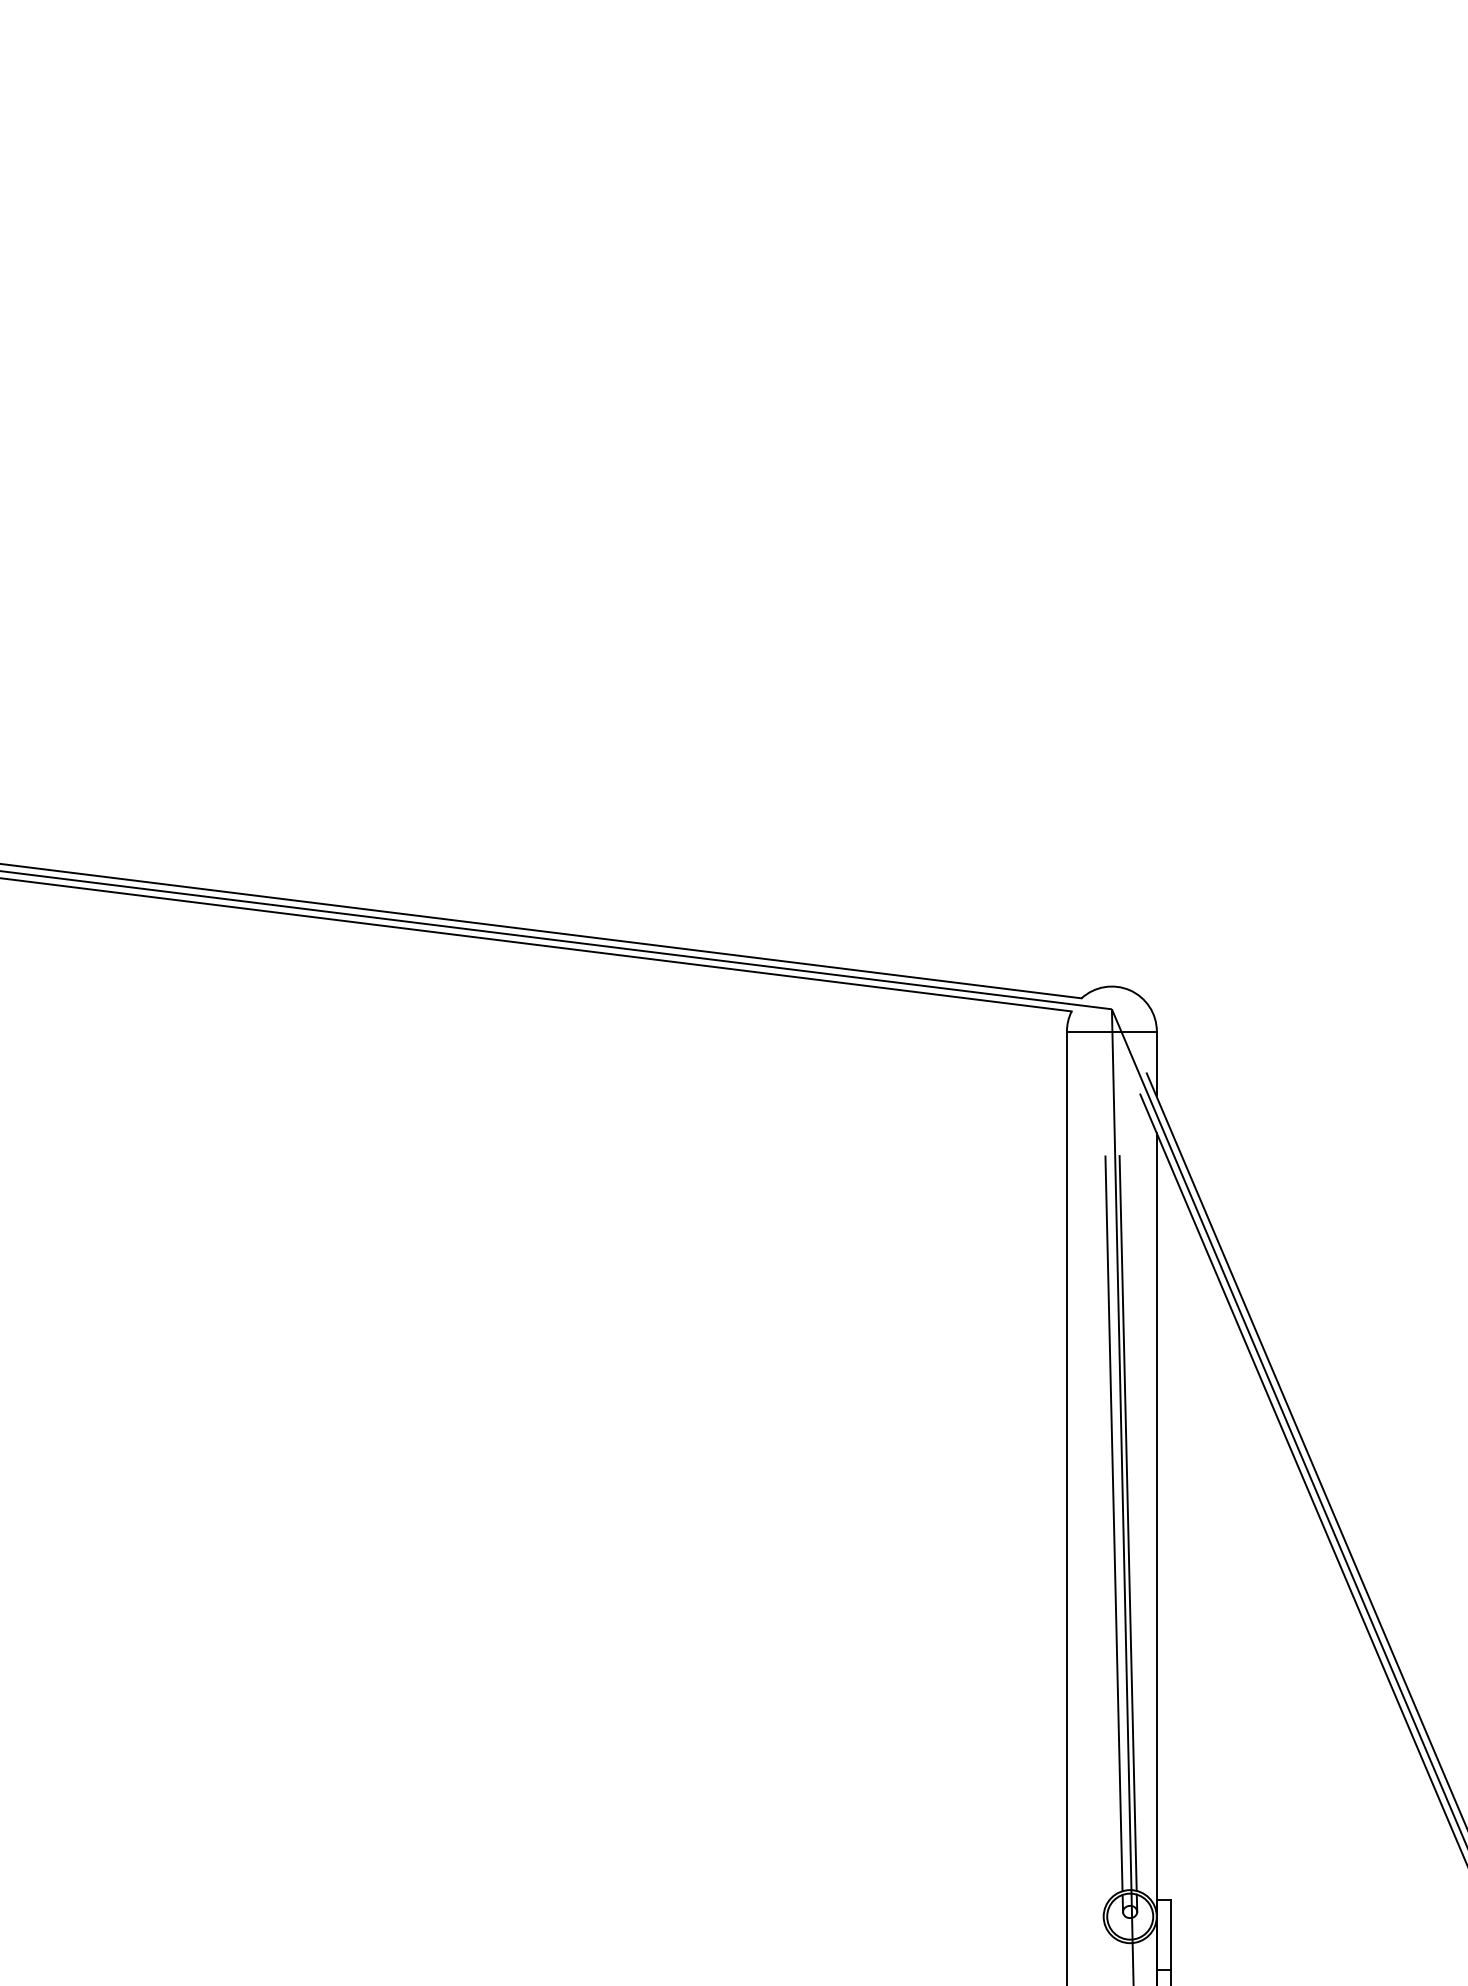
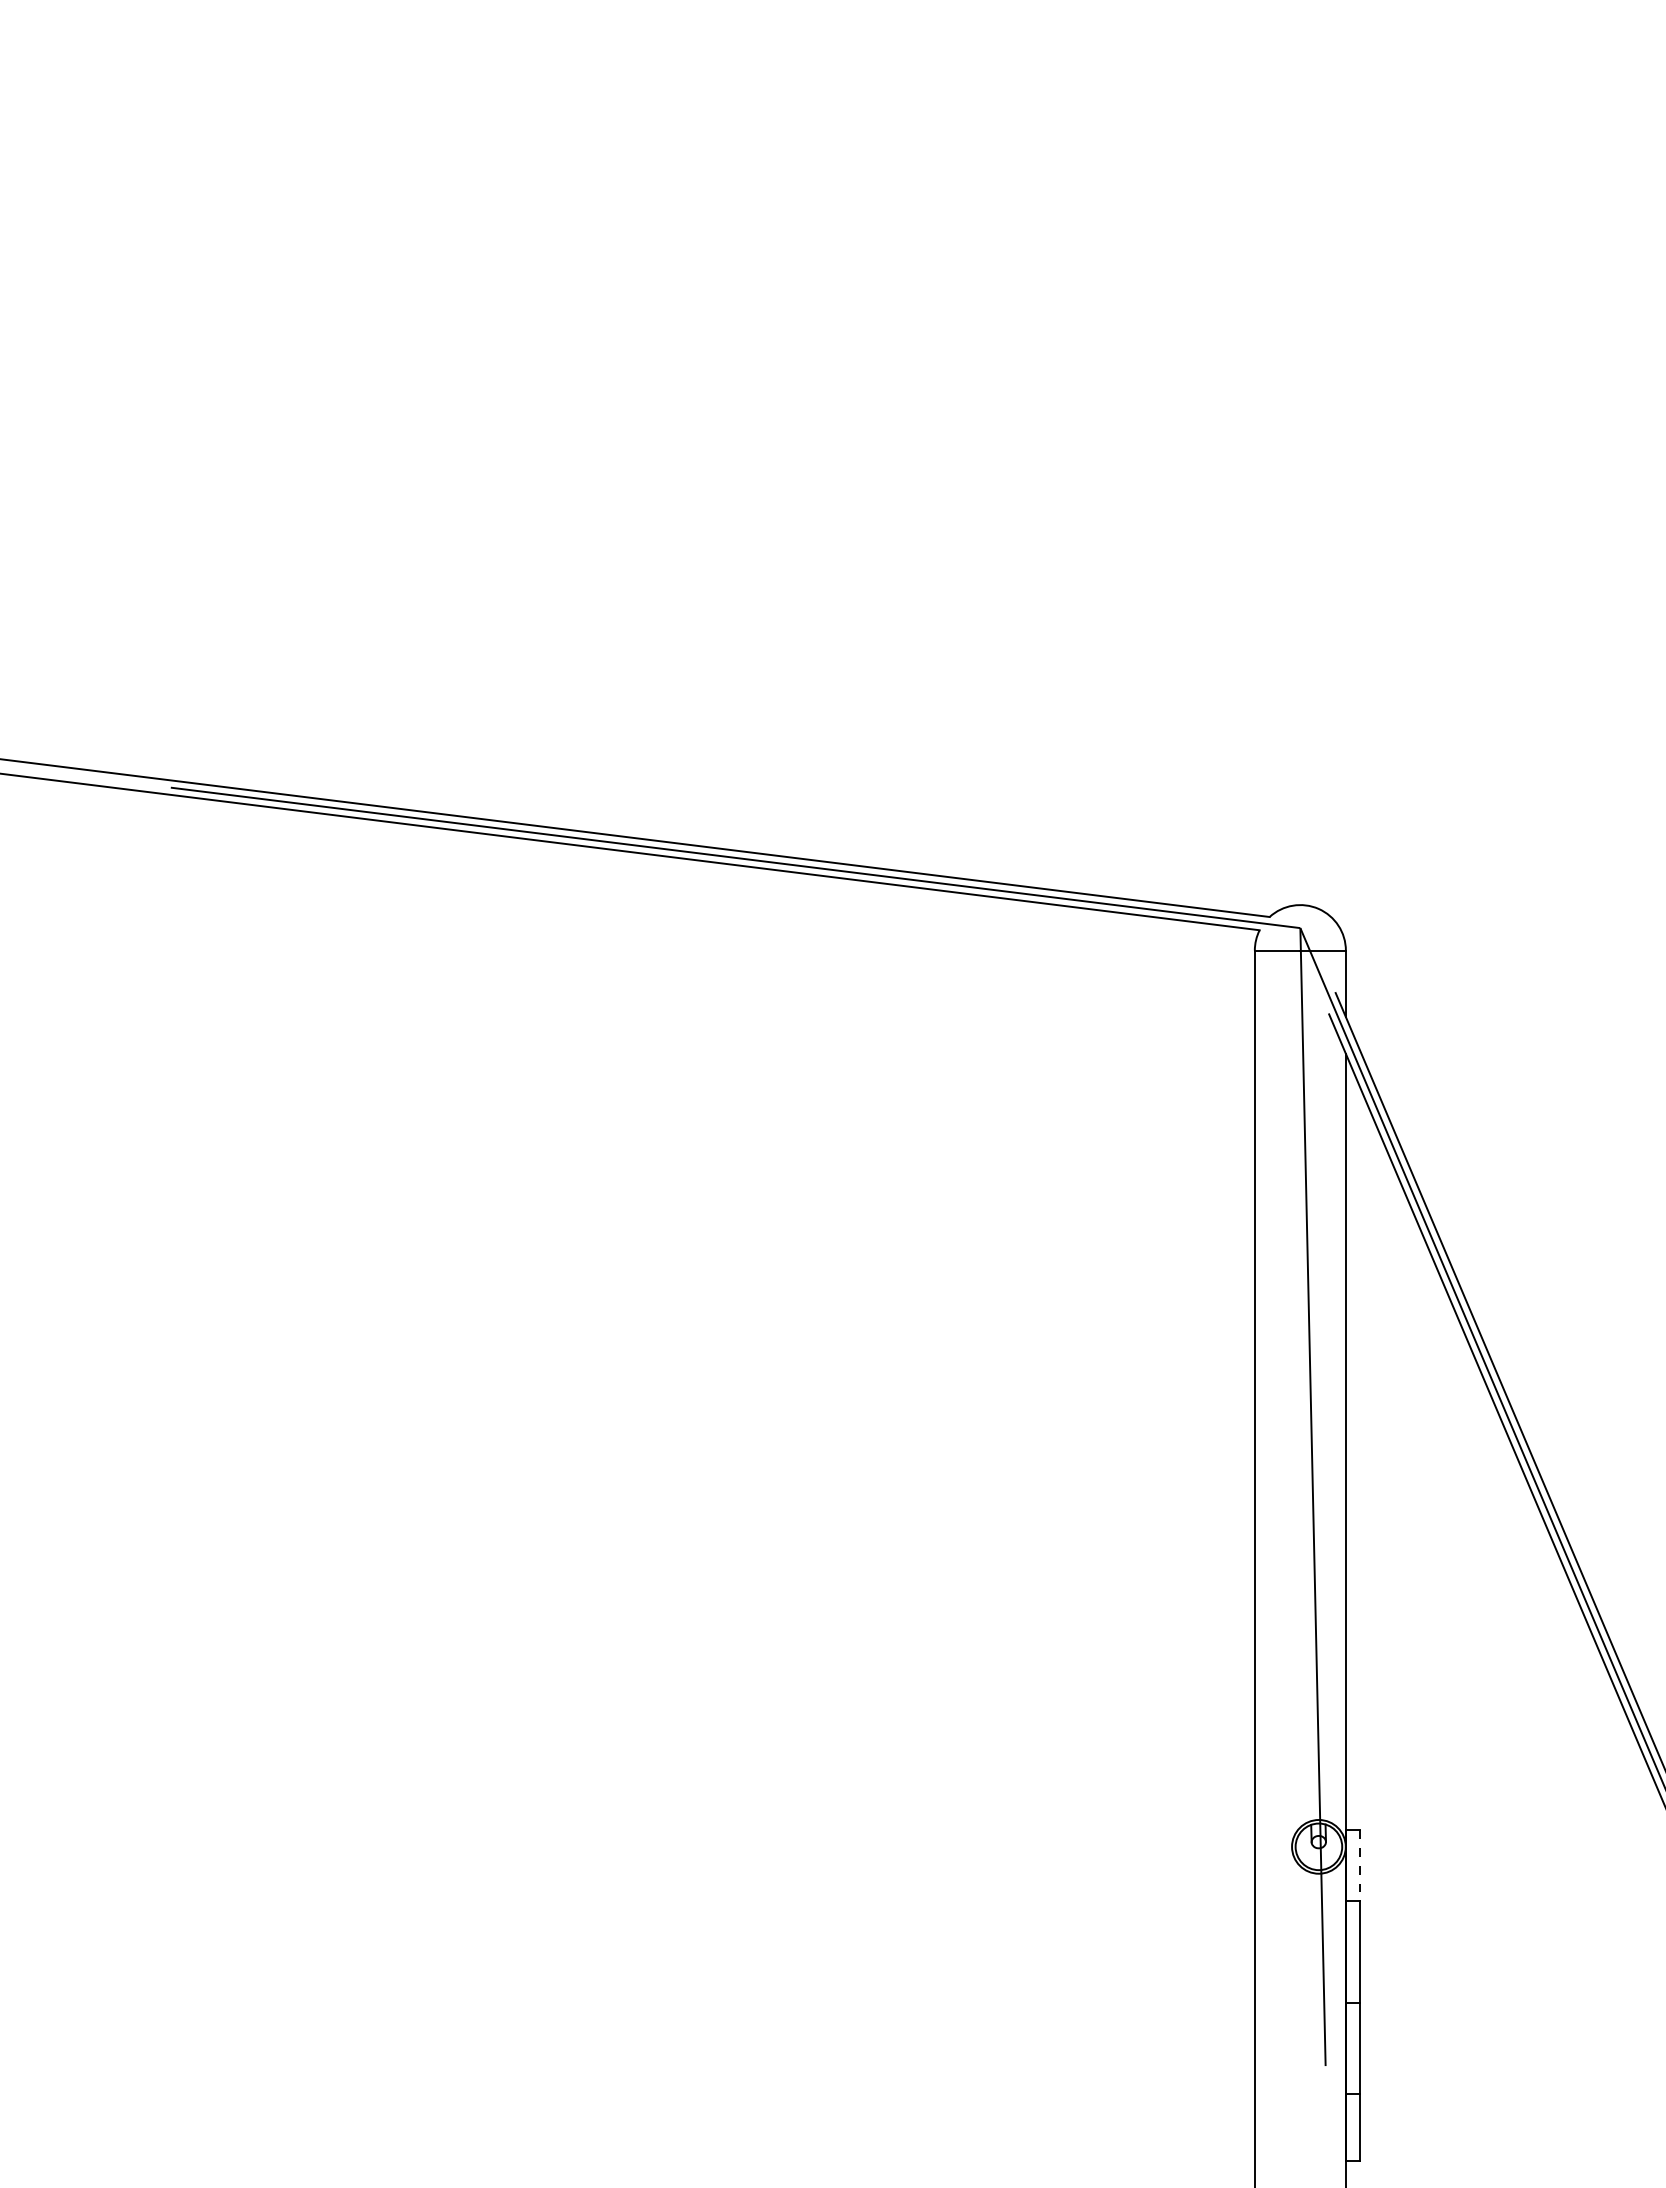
line: (1127, 1523) -> (1316, 1448), removed
line: (1114, 1524) -> (1302, 1449), removed
line: (1170, 1935) -> (1359, 1865), solid -> dashed

